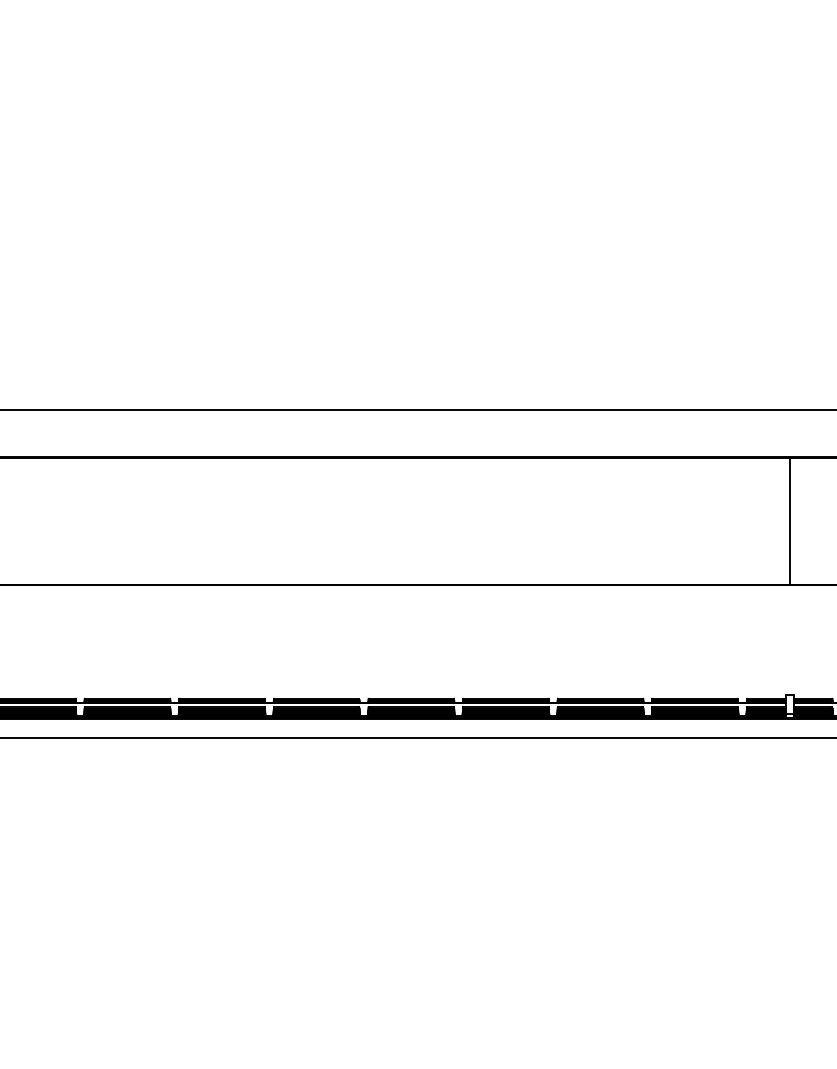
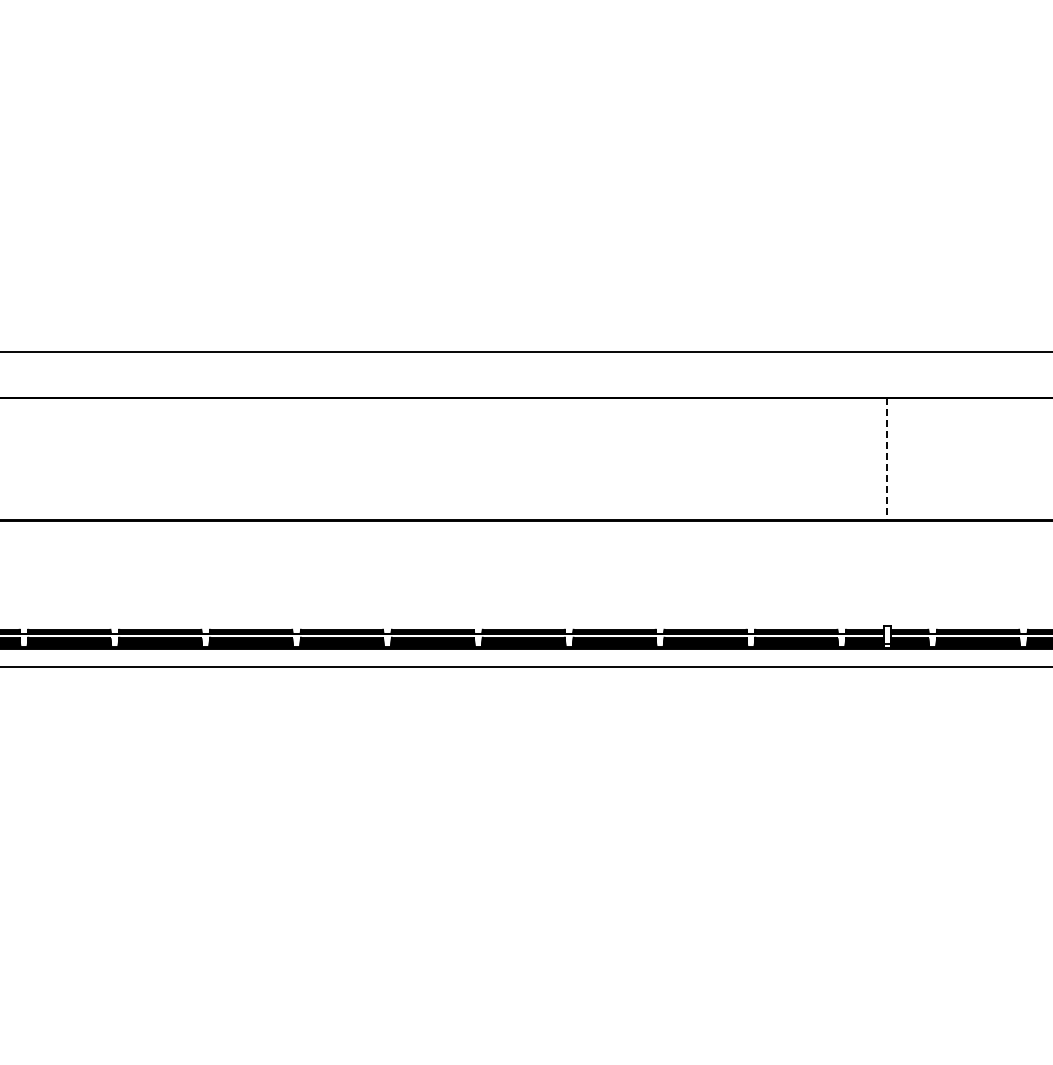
line: (790, 521) -> (887, 459), solid -> dashed

